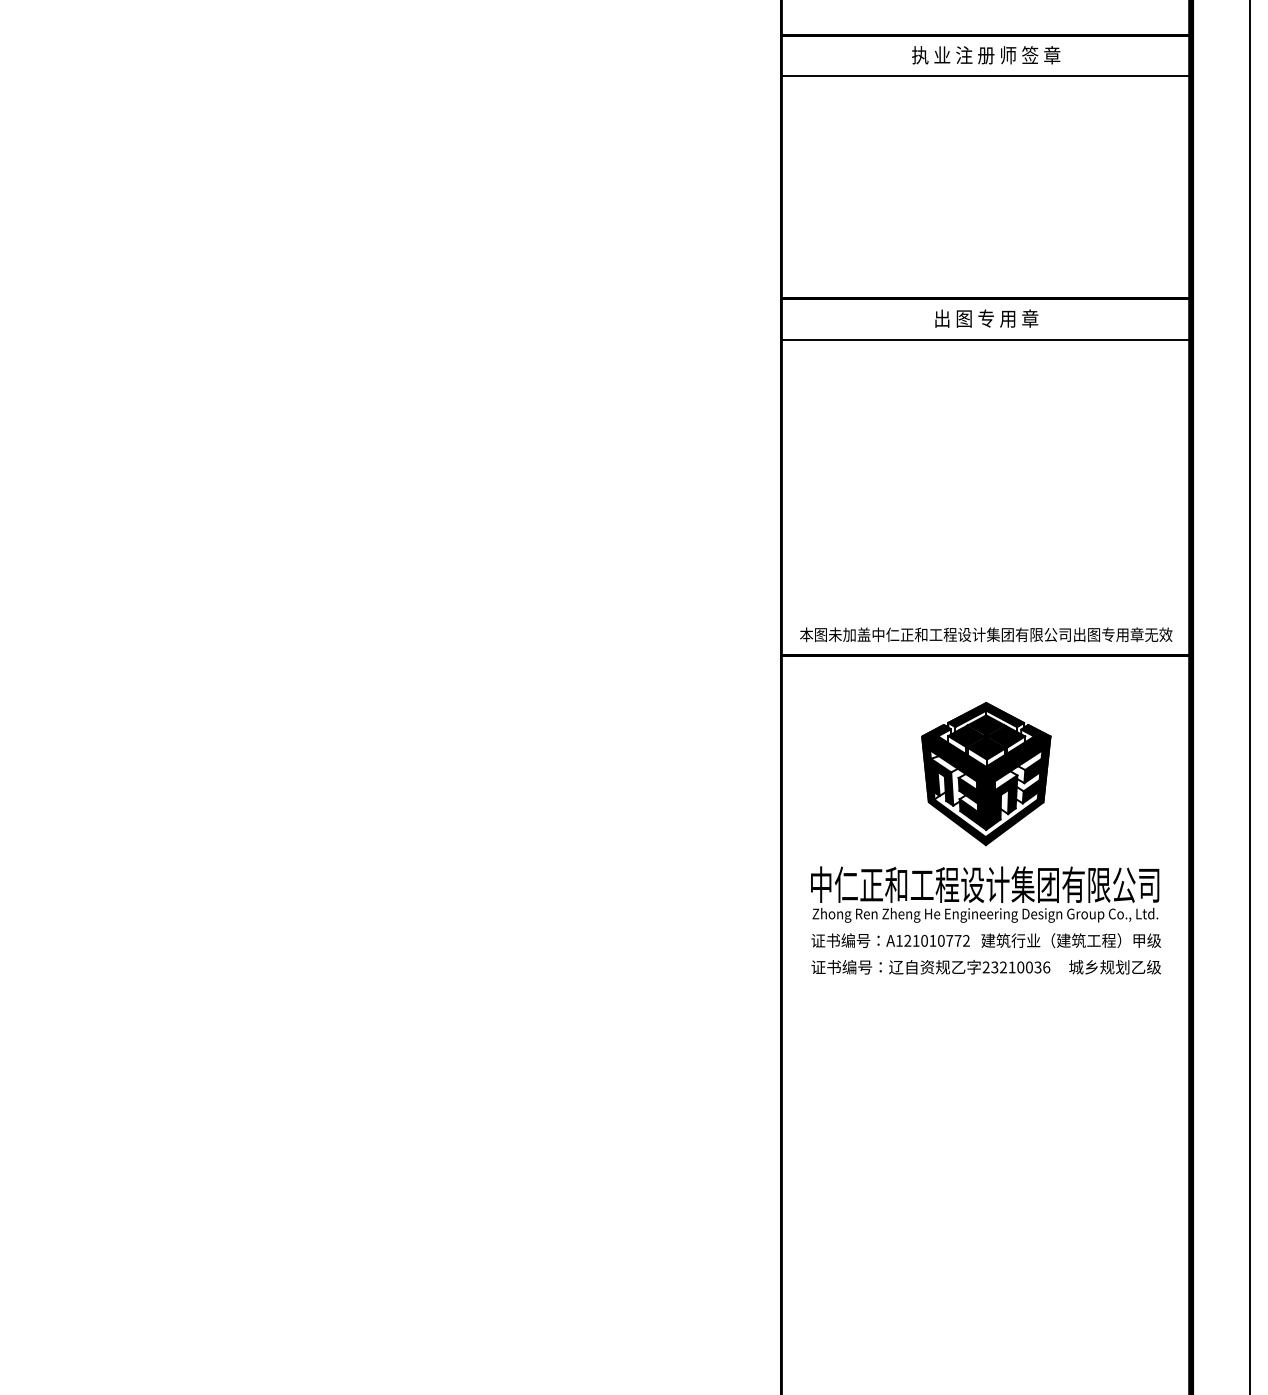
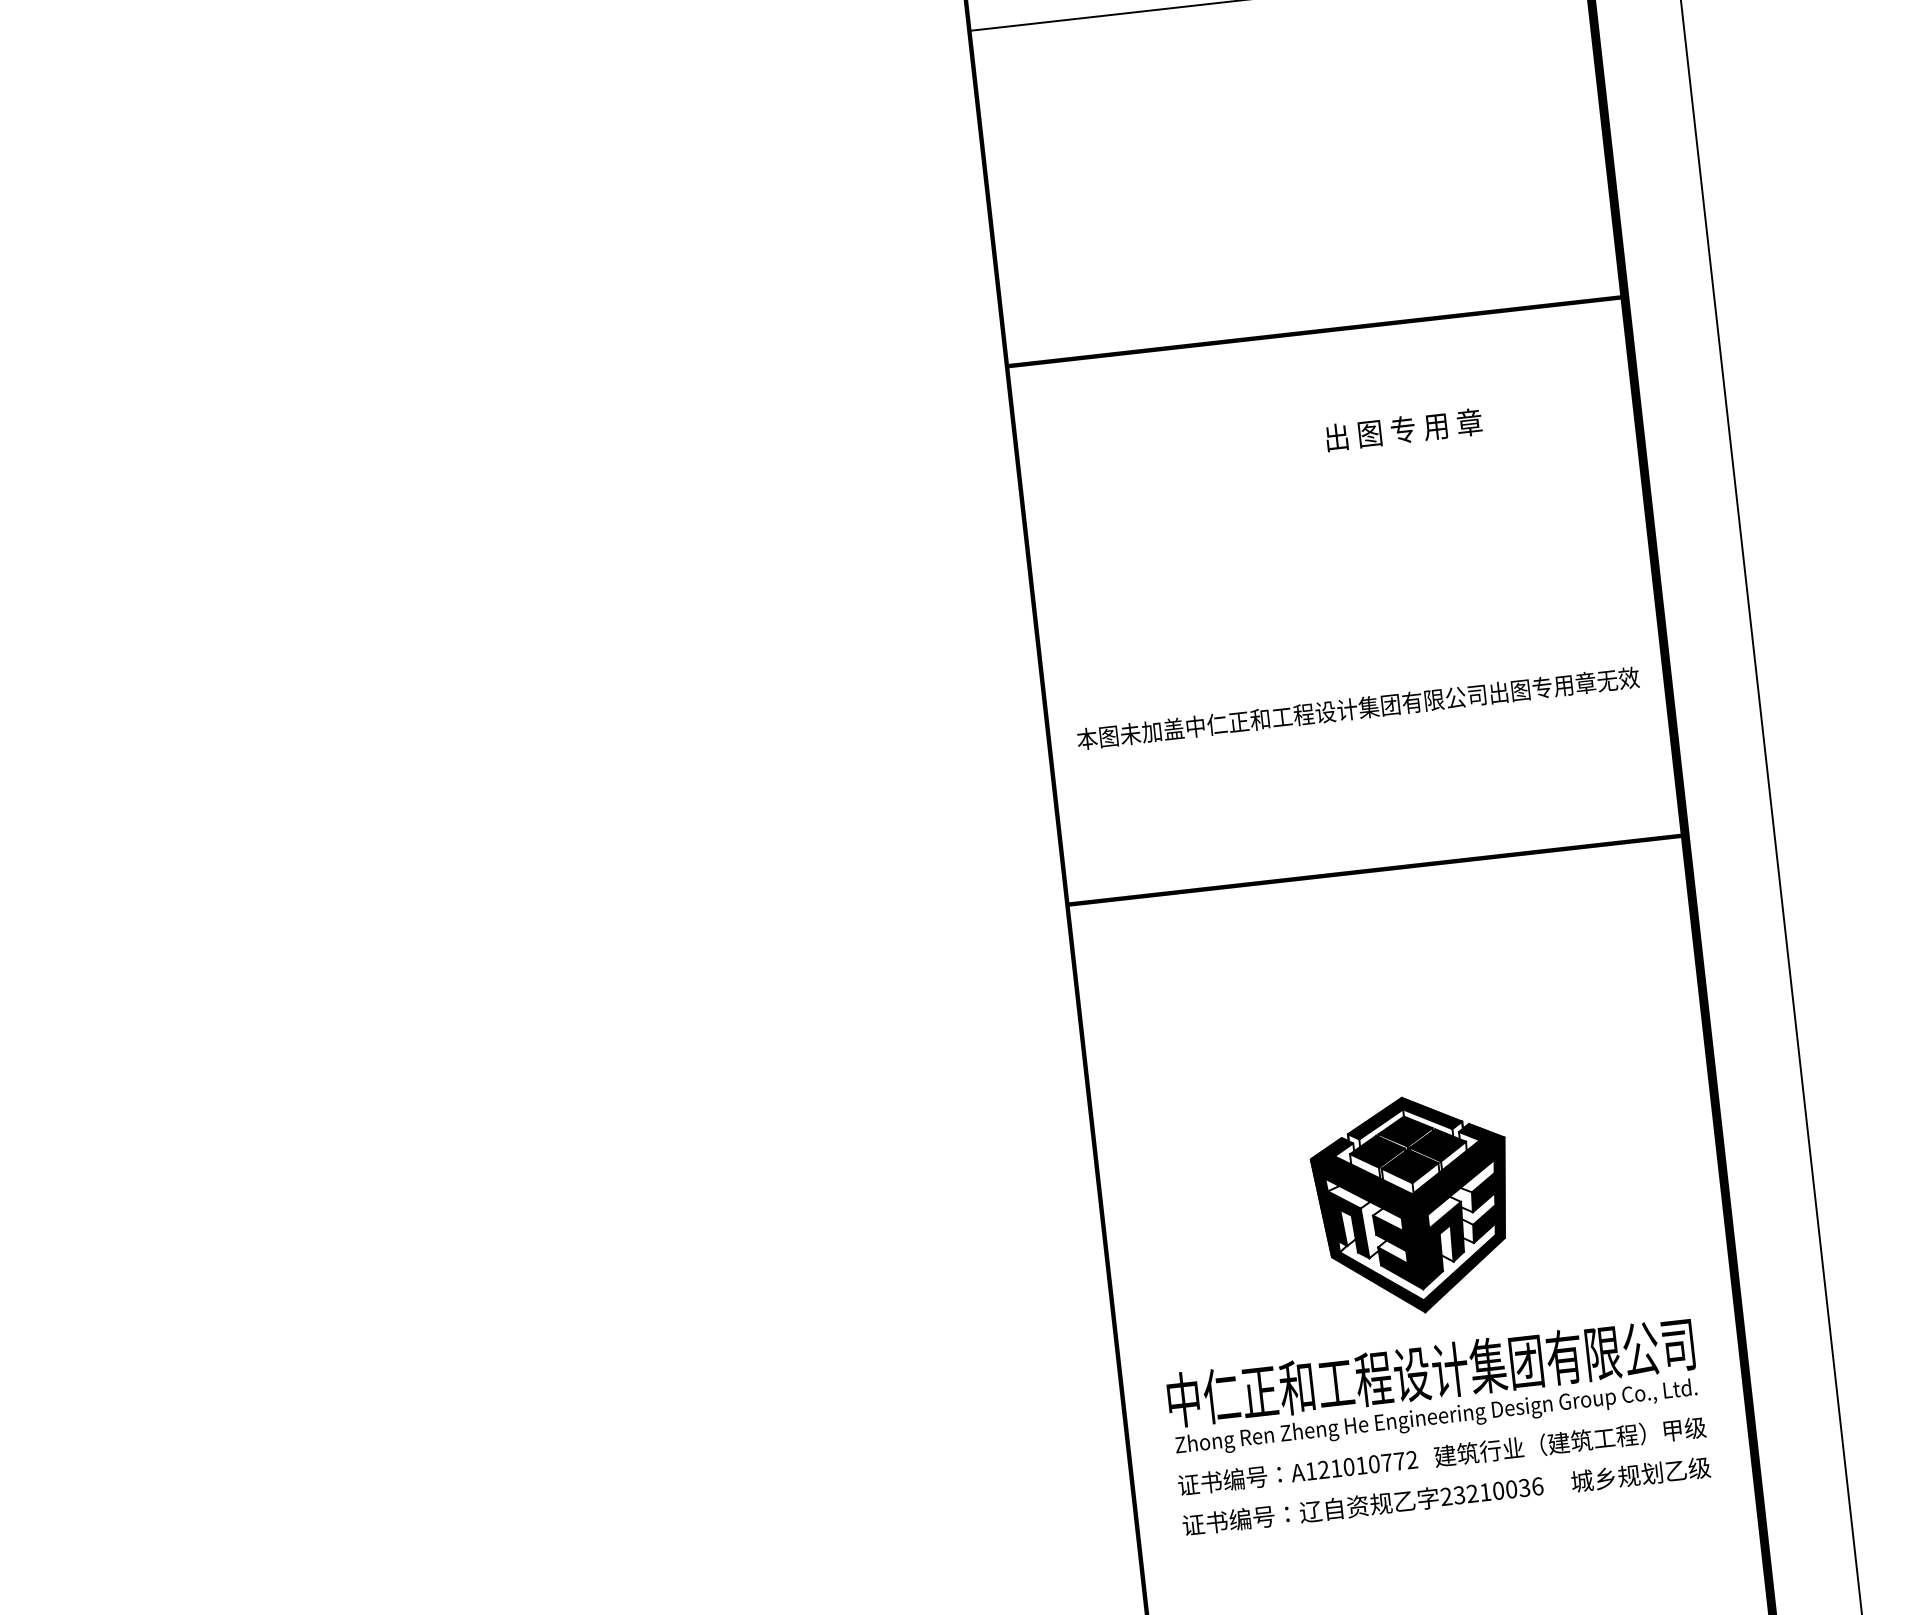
text: (986, 318) -> (1403, 429), moved
line: (986, 339) -> (1323, 392), removed
text: (986, 634) -> (1358, 708), moved
part: (985, 838) -> (1423, 1302), moved

